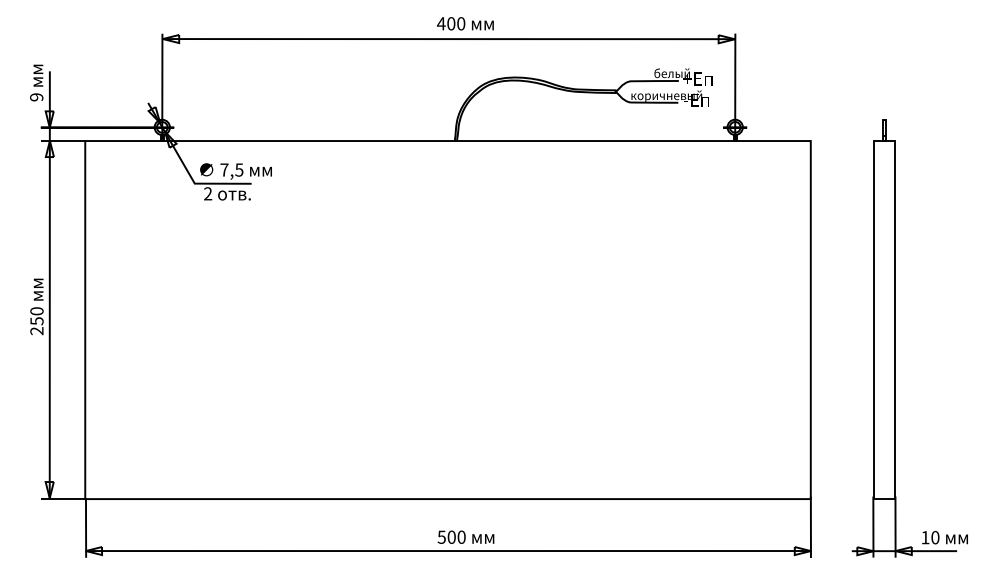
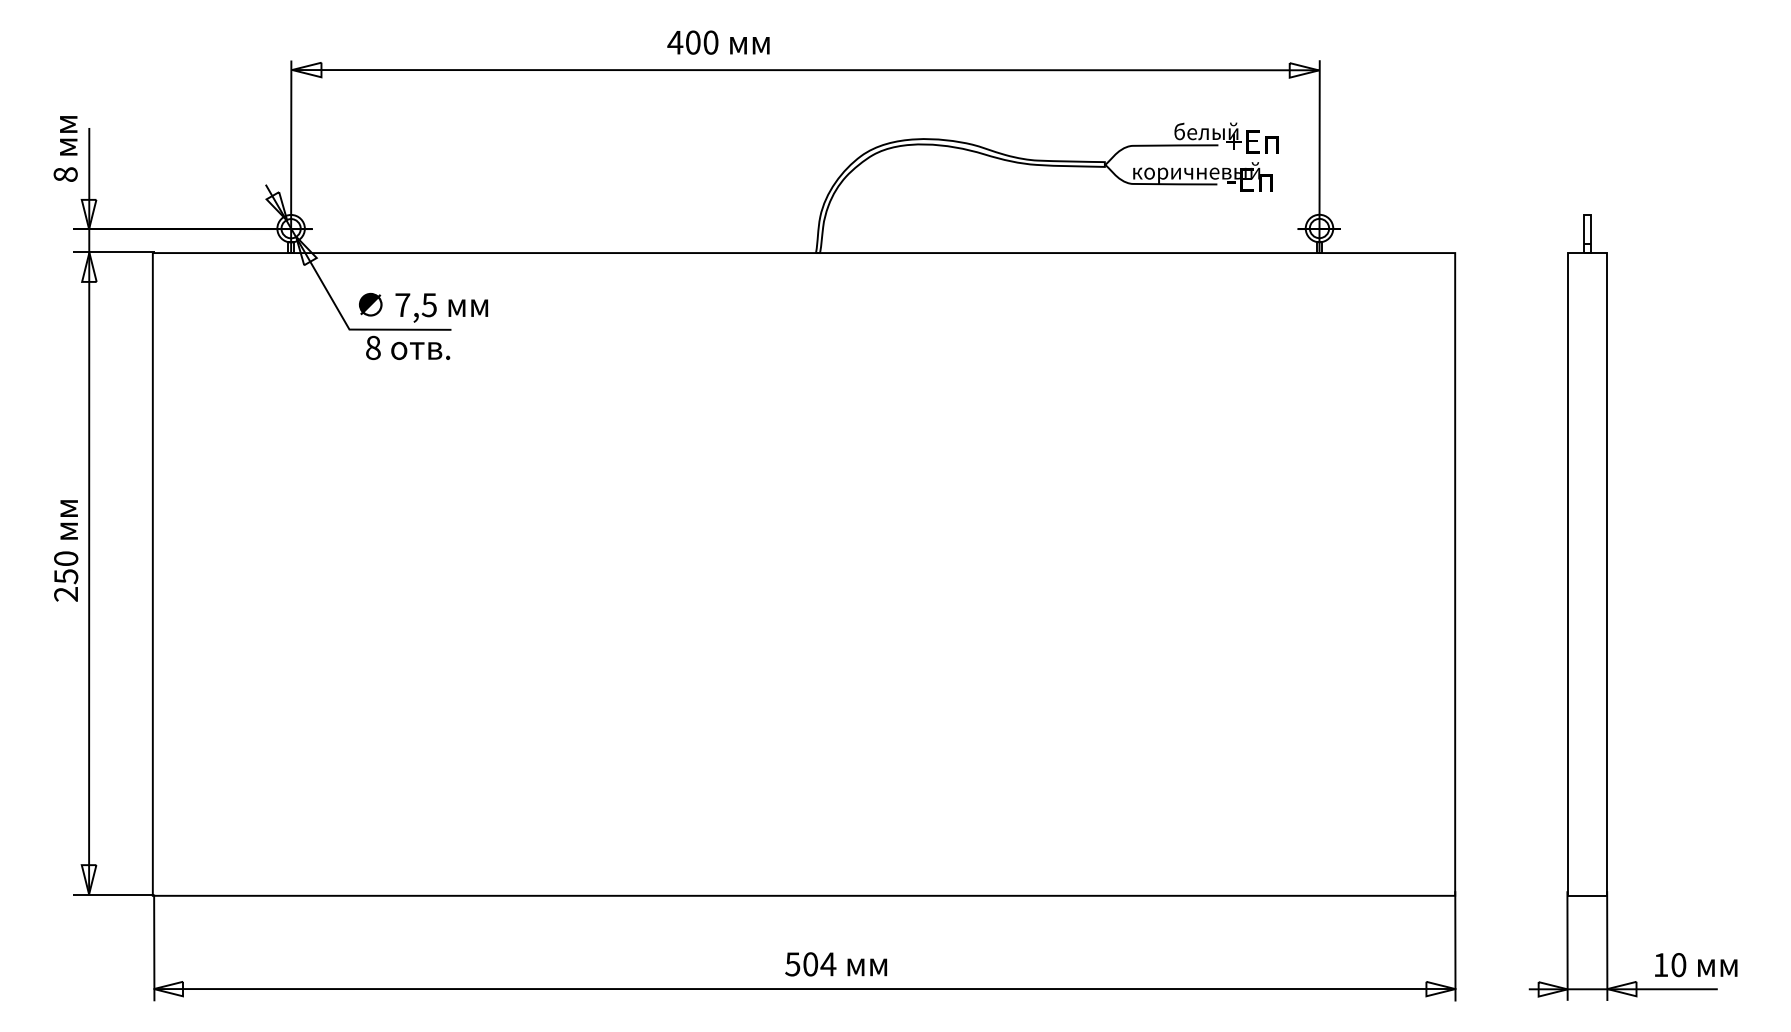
text: (465, 23) -> (718, 42), moved
text: (36, 97) -> (65, 174), 9 -> 8
text: (208, 193) -> (374, 347), 2 -> 8
text: (461, 536) -> (828, 962), 500 -> 504

